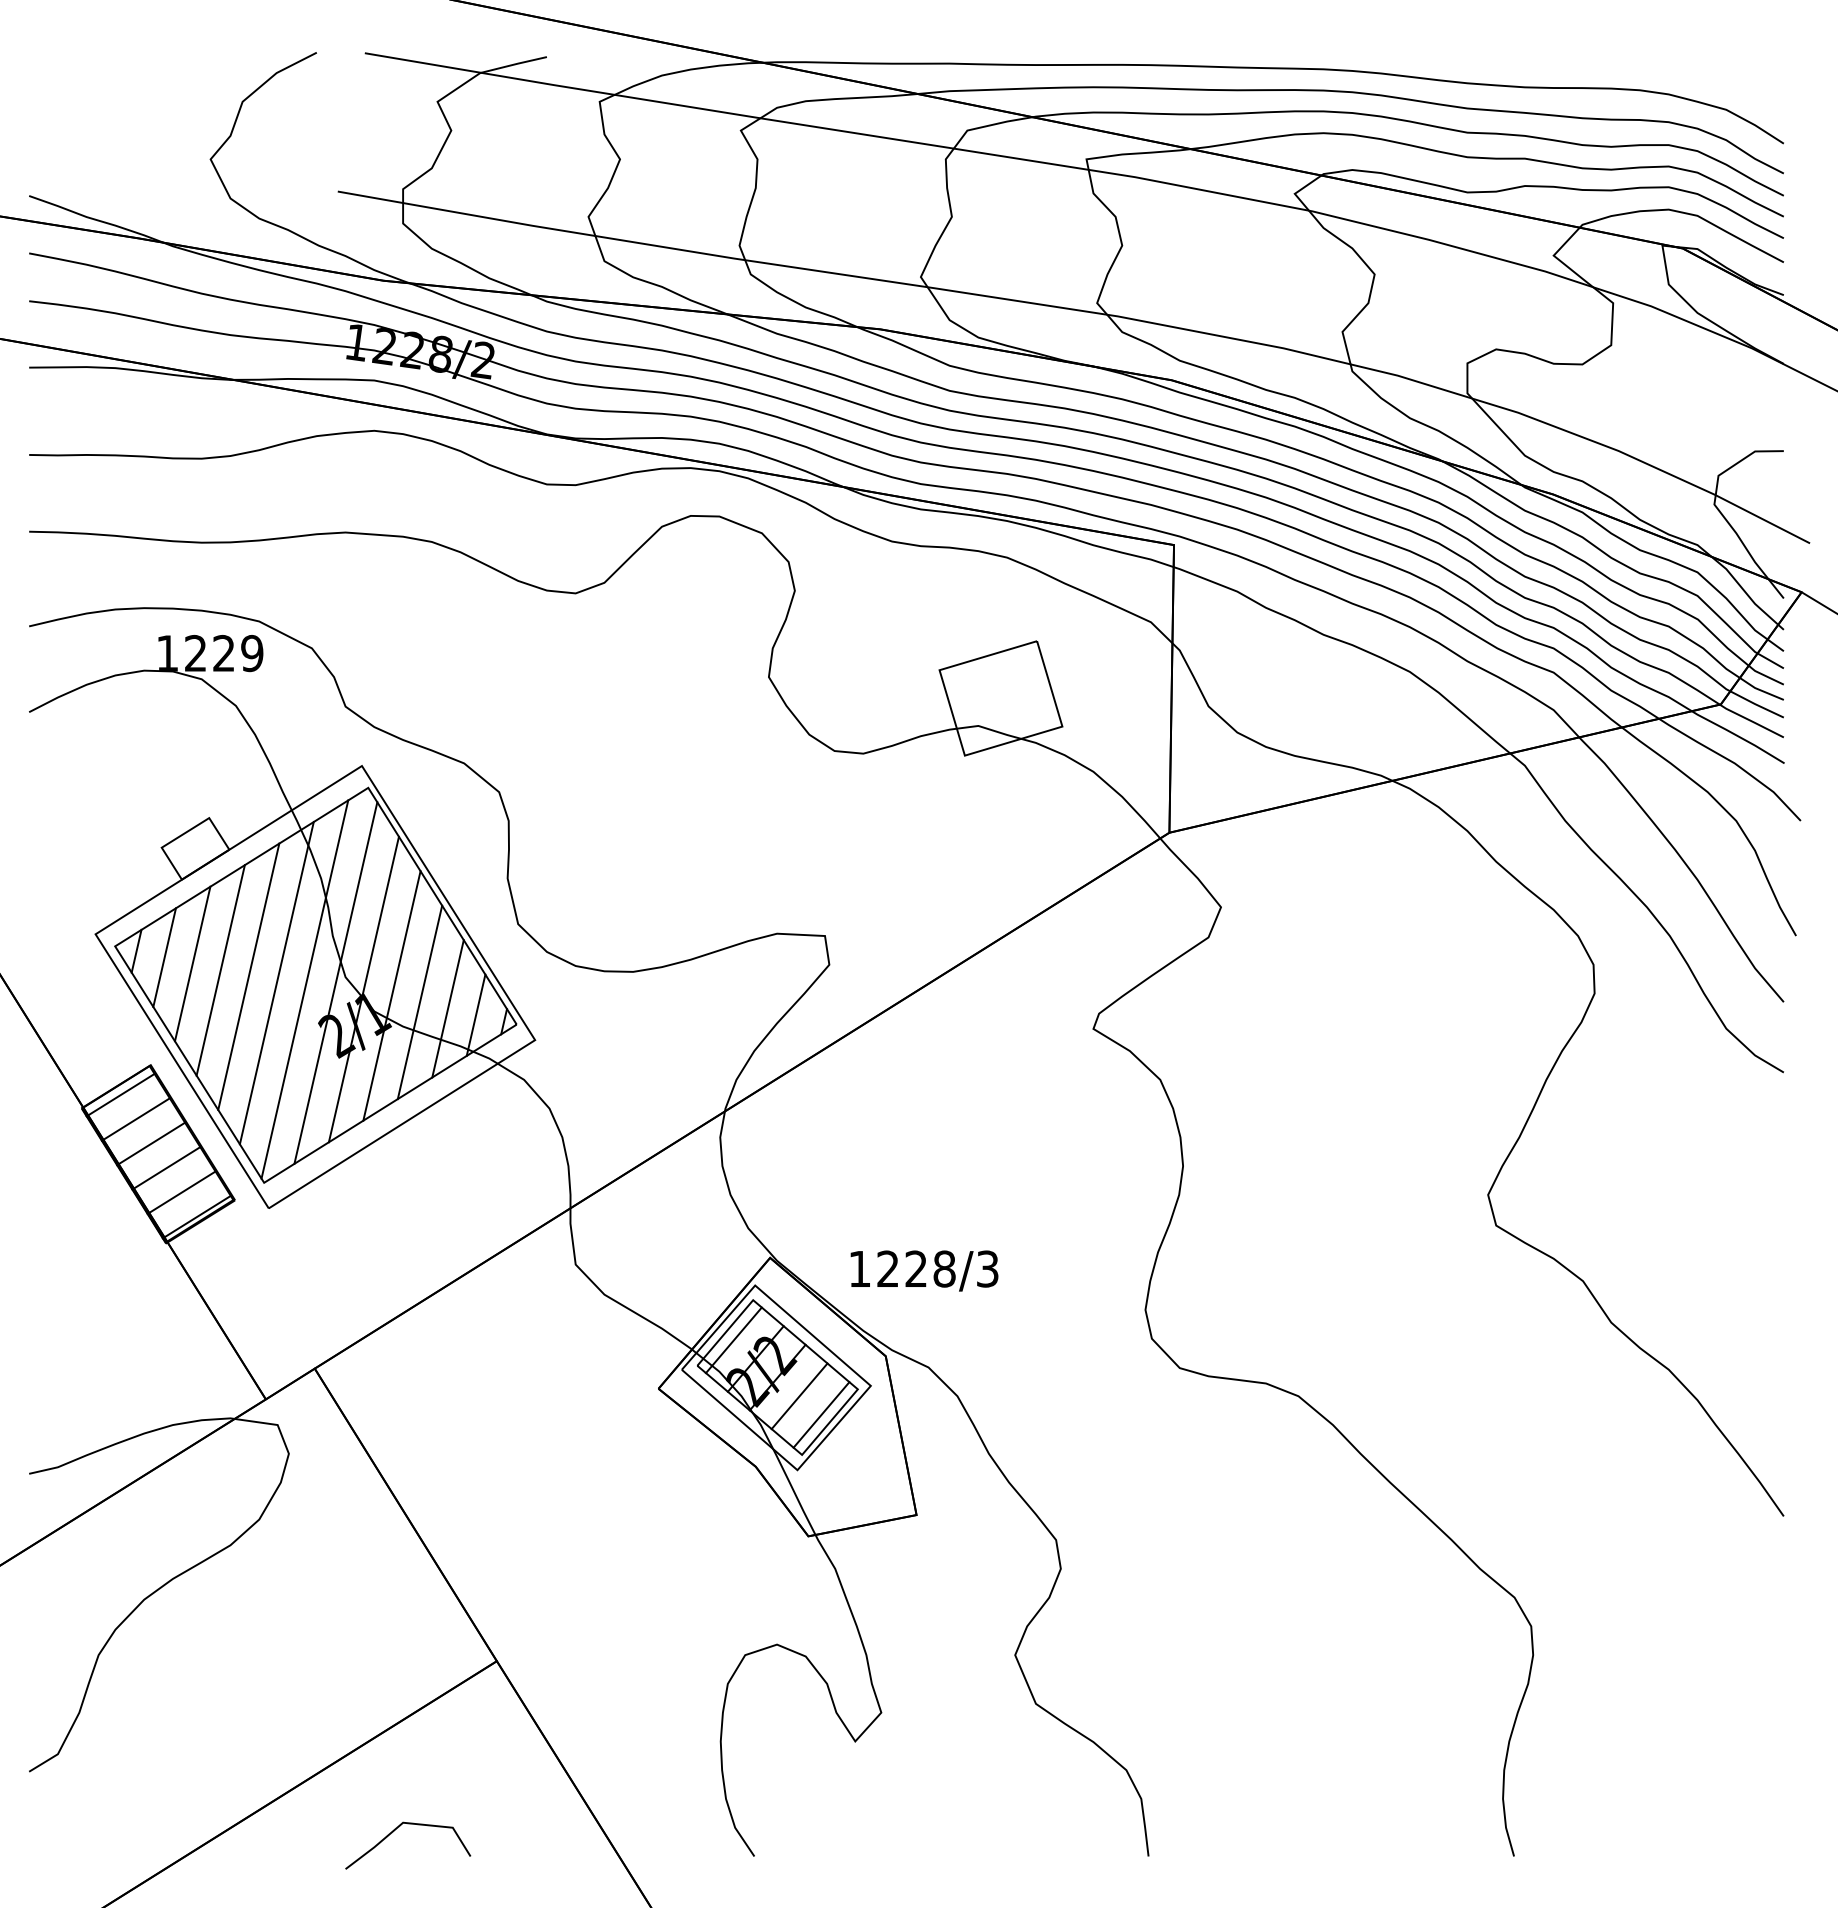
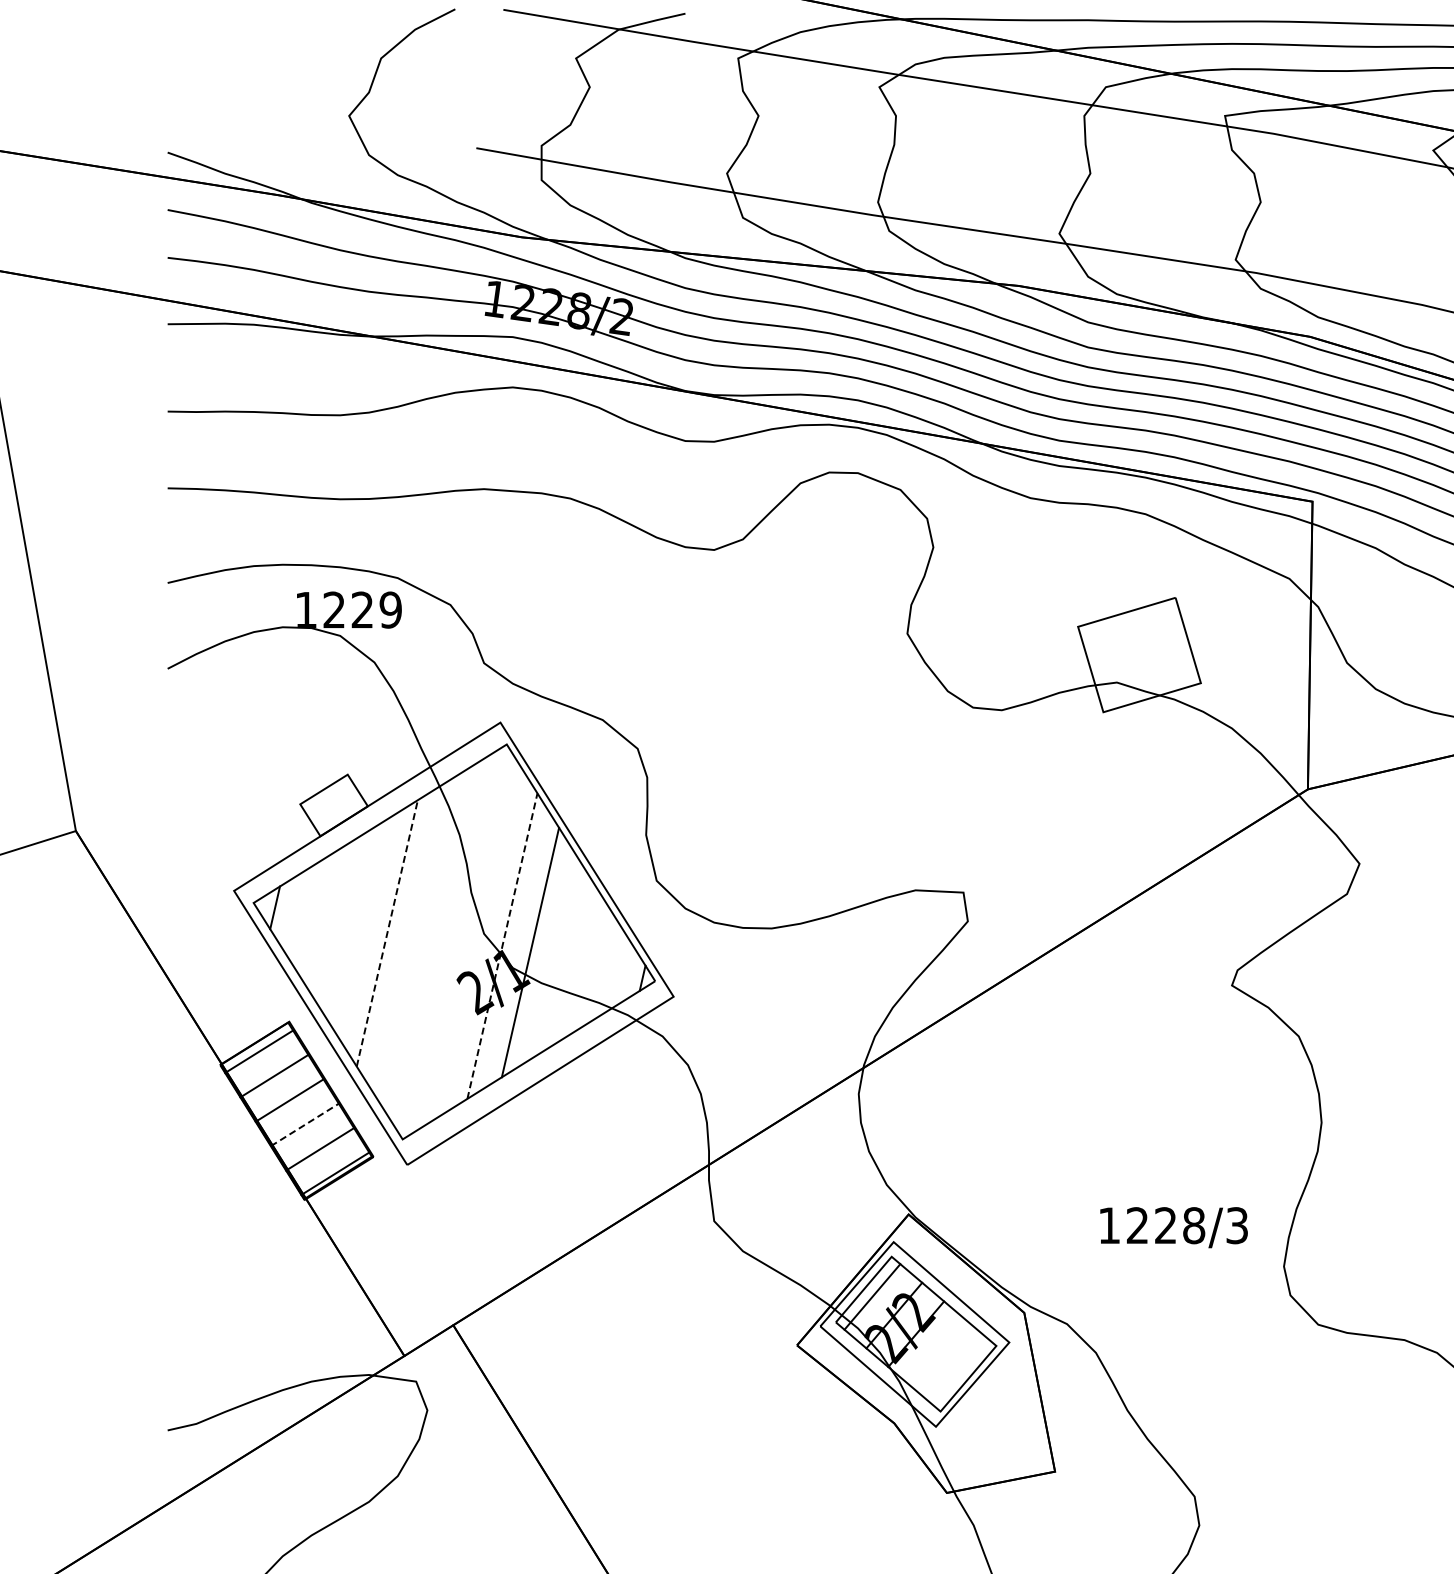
line: (164, 957) -> (303, 914), removed
line: (192, 963) -> (331, 920), removed
line: (220, 970) -> (359, 927), removed
line: (248, 976) -> (387, 933), solid -> dashed
line: (335, 982) -> (474, 939), removed
line: (276, 983) -> (415, 940), removed
line: (304, 989) -> (443, 946), removed
line: (363, 989) -> (502, 946), solid -> dashed
line: (419, 1002) -> (558, 959), removed
line: (447, 1008) -> (586, 965), removed
line: (475, 1014) -> (614, 971), removed
line: (166, 1168) -> (305, 1125), solid -> dashed
text: (924, 1270) -> (1174, 1227), moved
line: (799, 1396) -> (938, 1353), removed
line: (821, 1414) -> (960, 1371), removed

